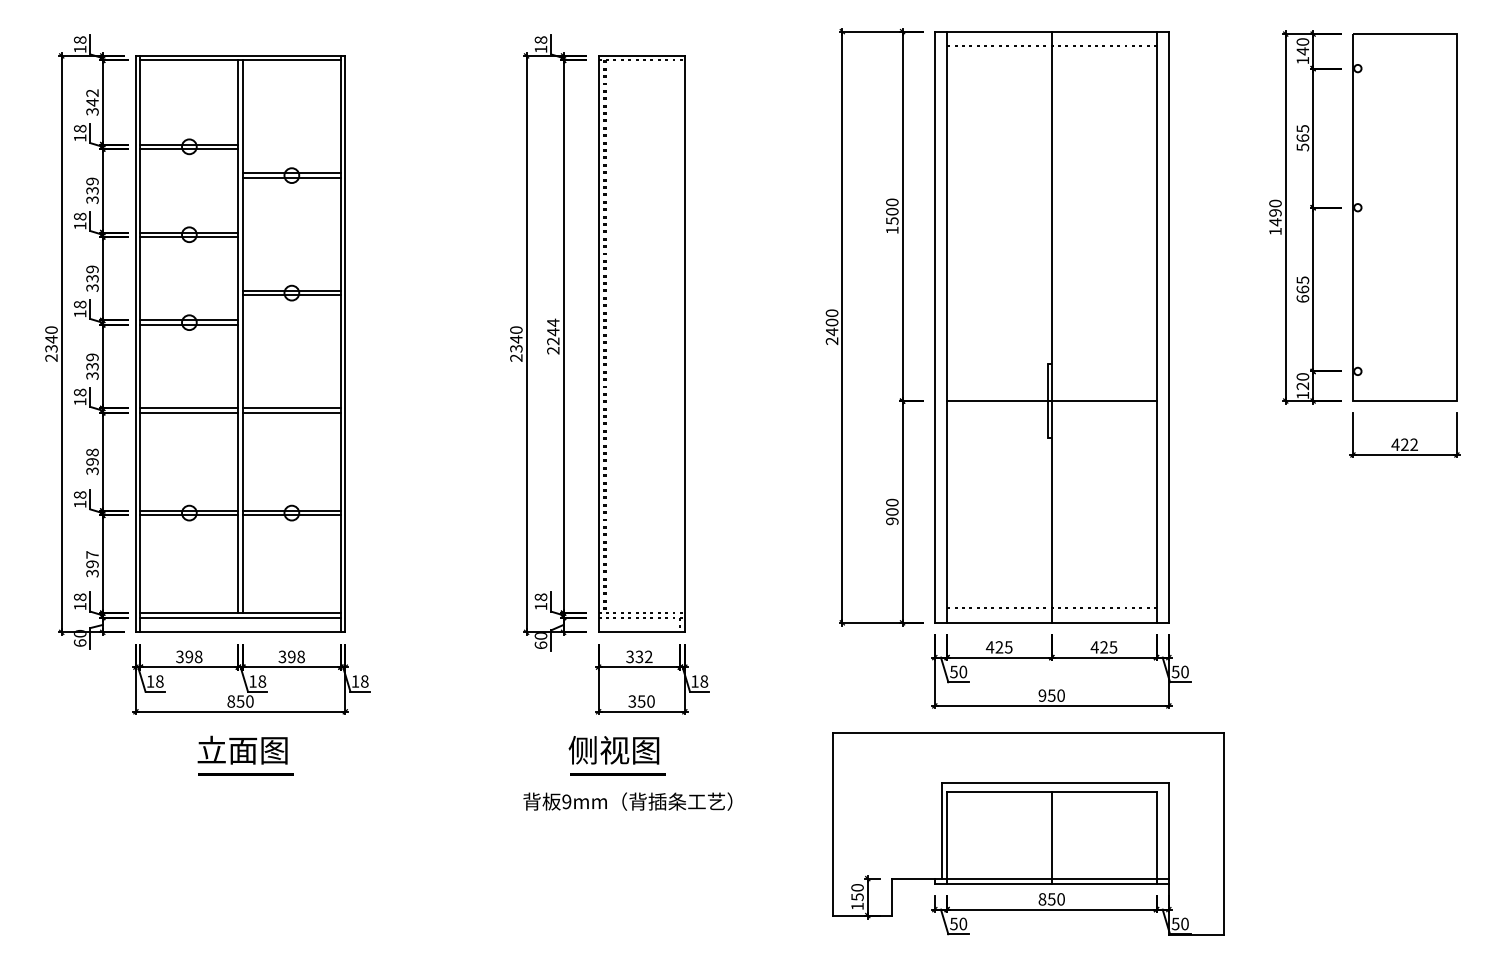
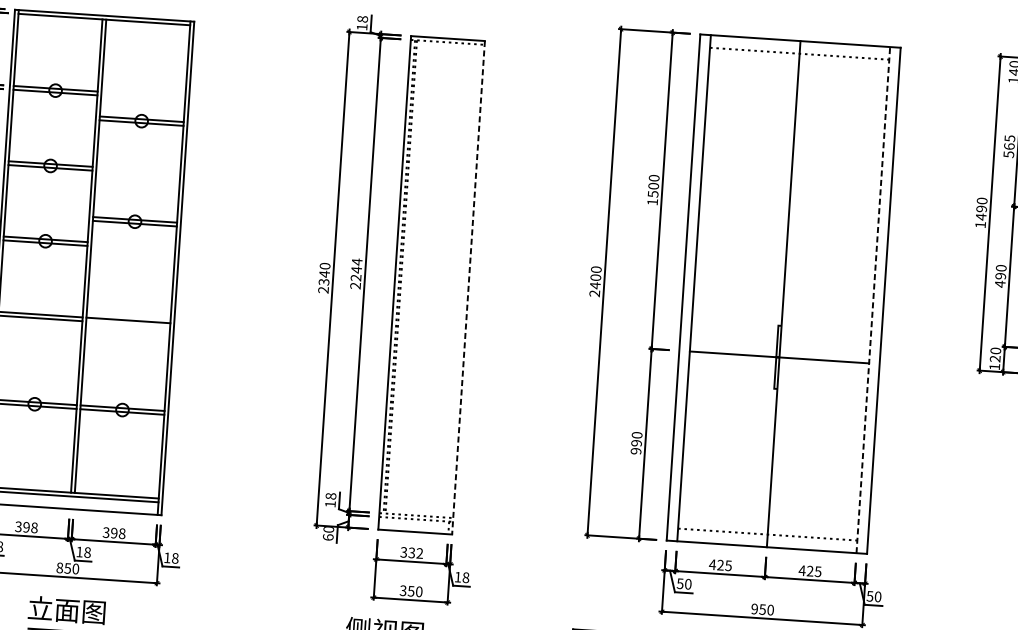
text: (1302, 289) -> (1000, 276), 665 -> 490
line: (1156, 327) -> (873, 300), solid -> dashed
line: (684, 344) -> (468, 288), solid -> dashed
line: (291, 412) -> (127, 323), removed
text: (892, 511) -> (636, 442), 900 -> 990

